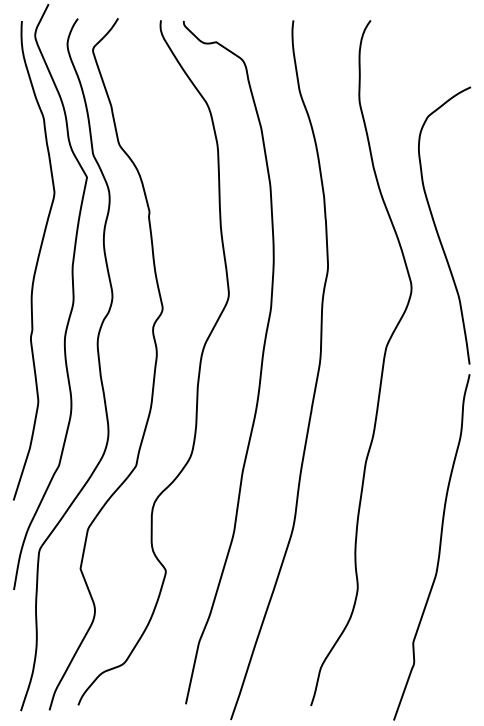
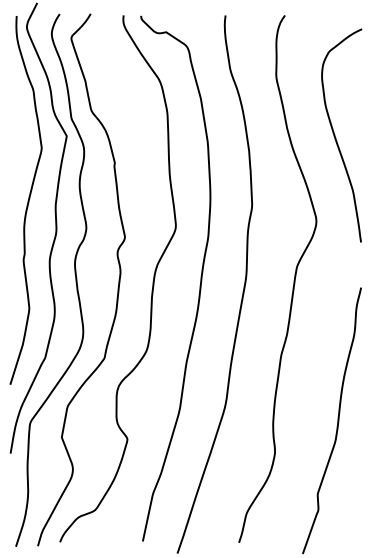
curve: (436, 226) -> (335, 136), moved

